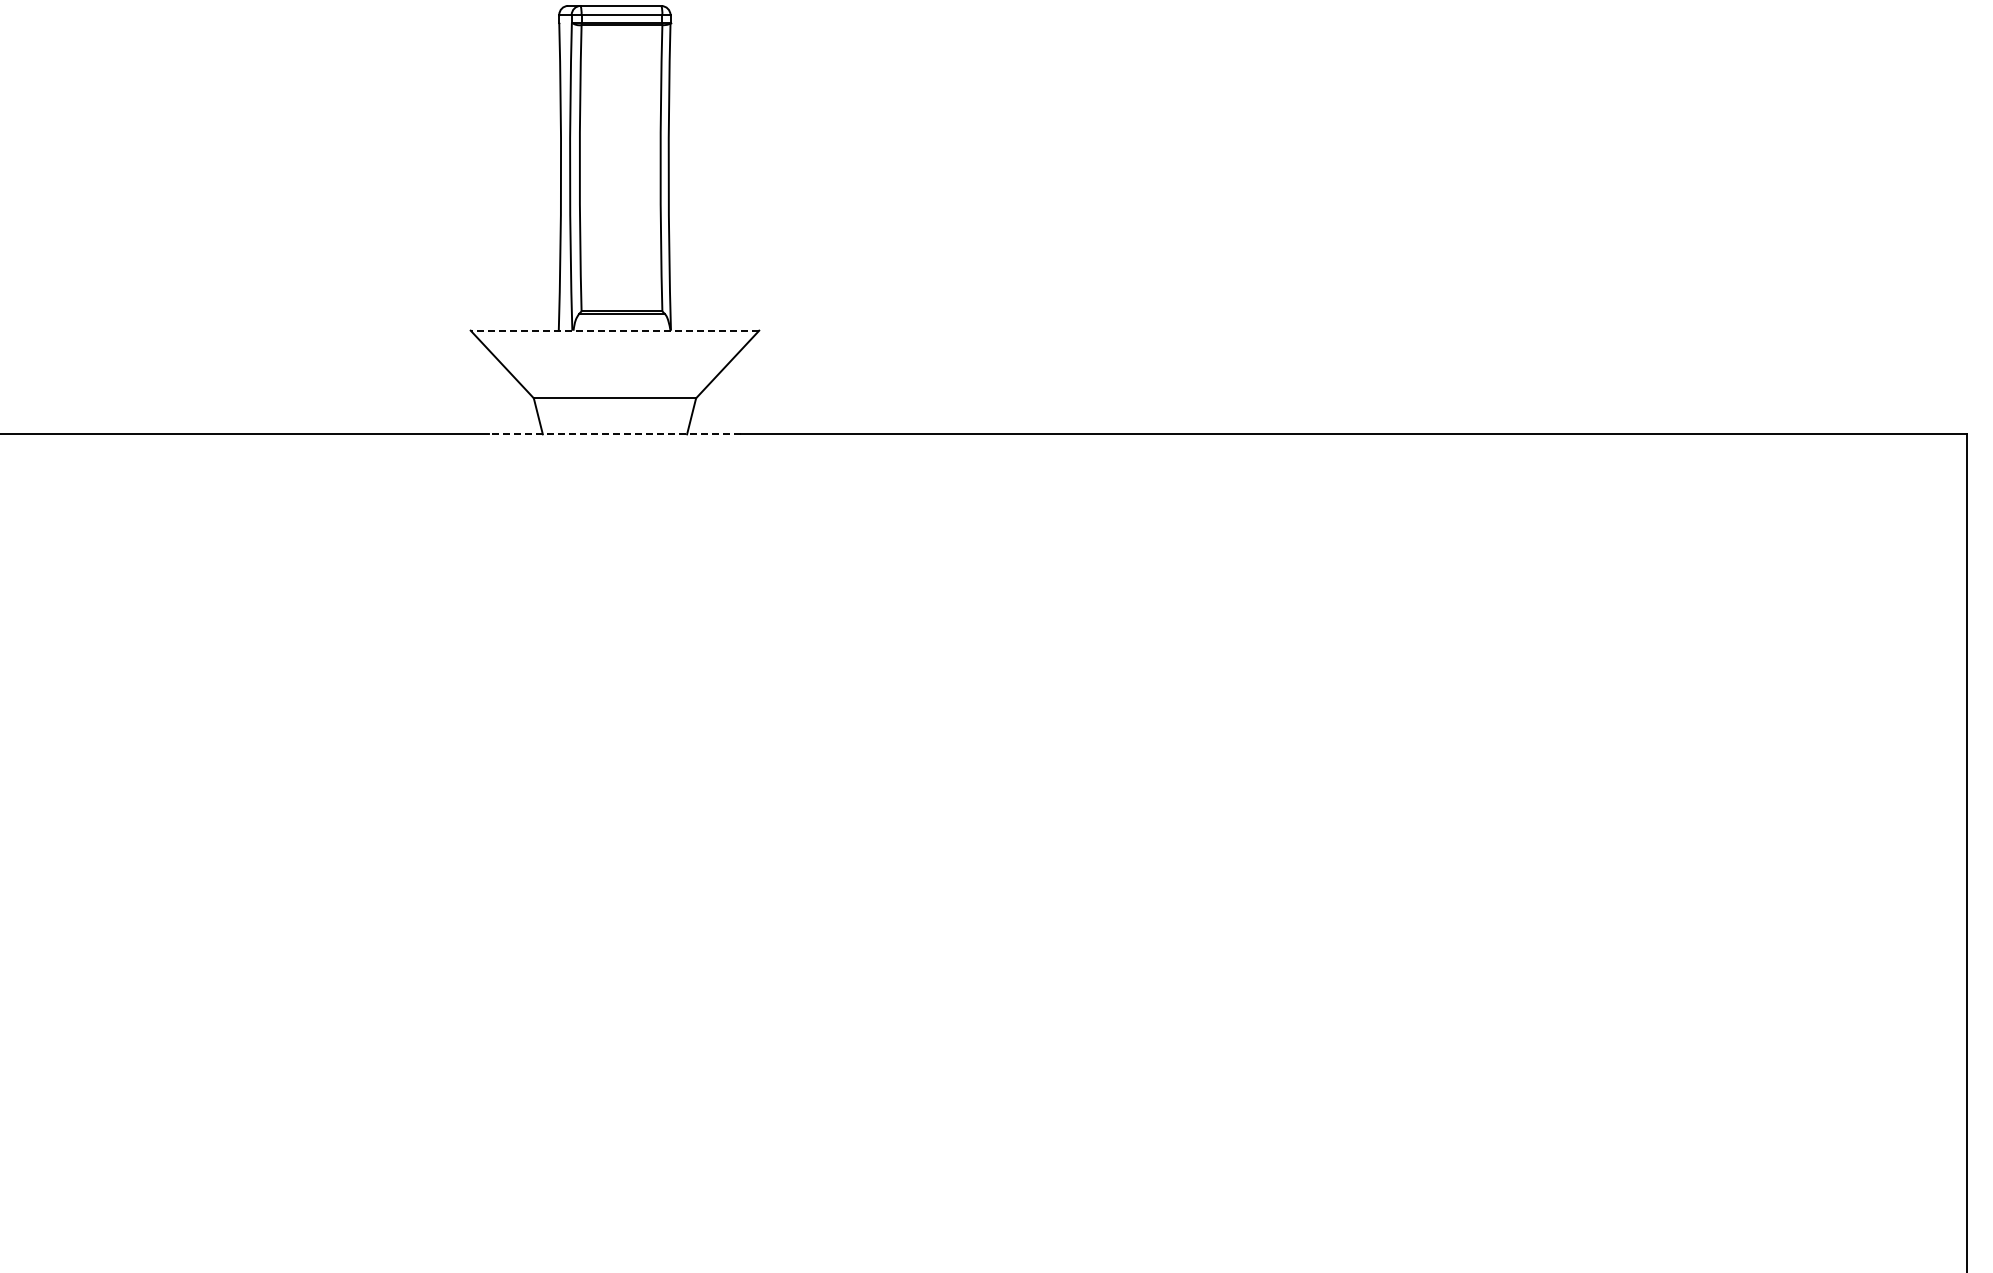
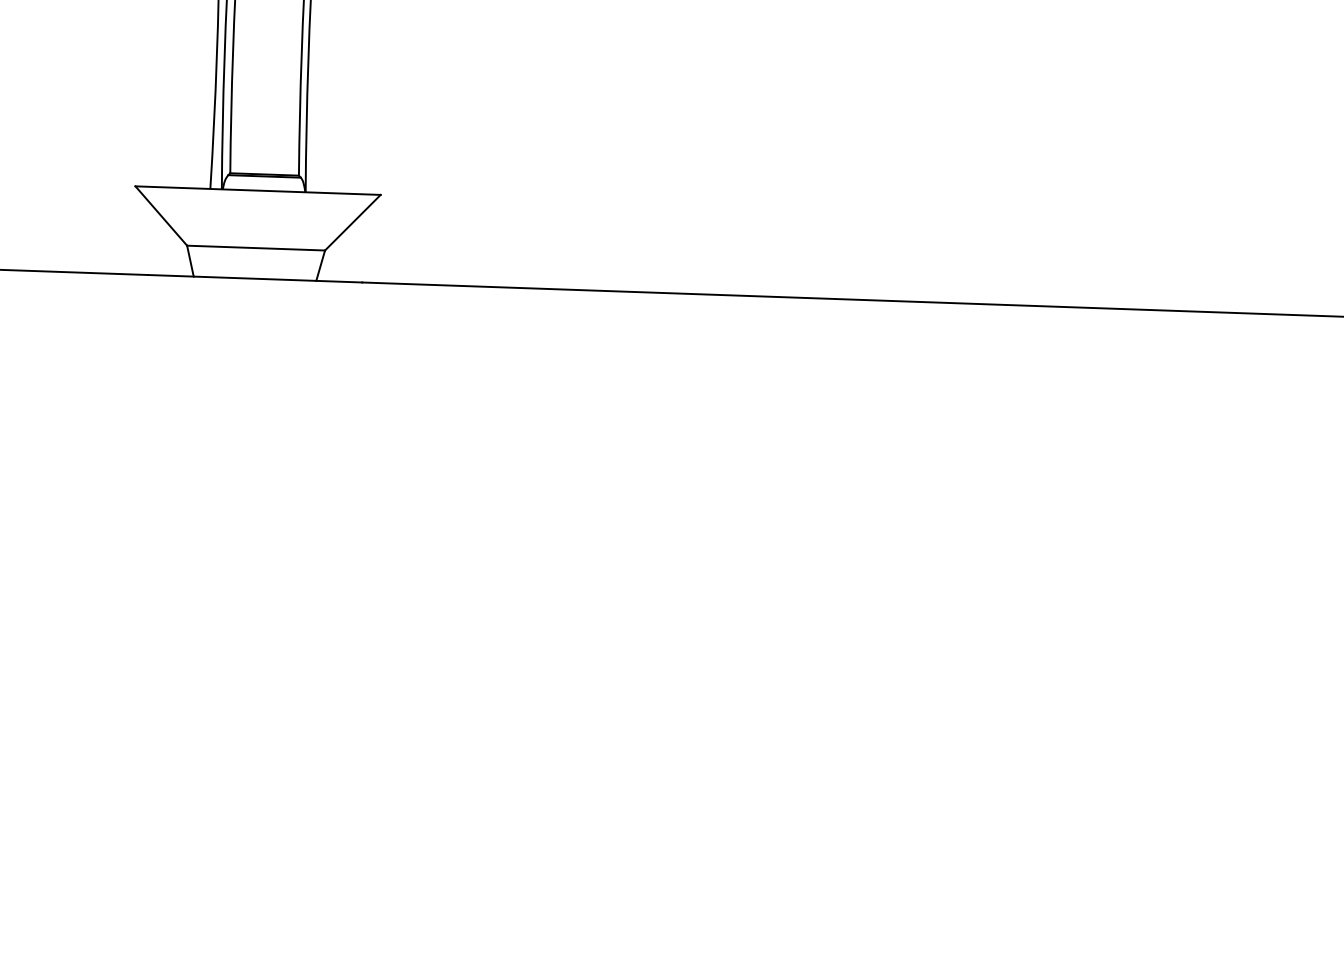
line: (614, 330) -> (257, 190), dashed -> solid
line: (614, 434) -> (254, 278), dashed -> solid

